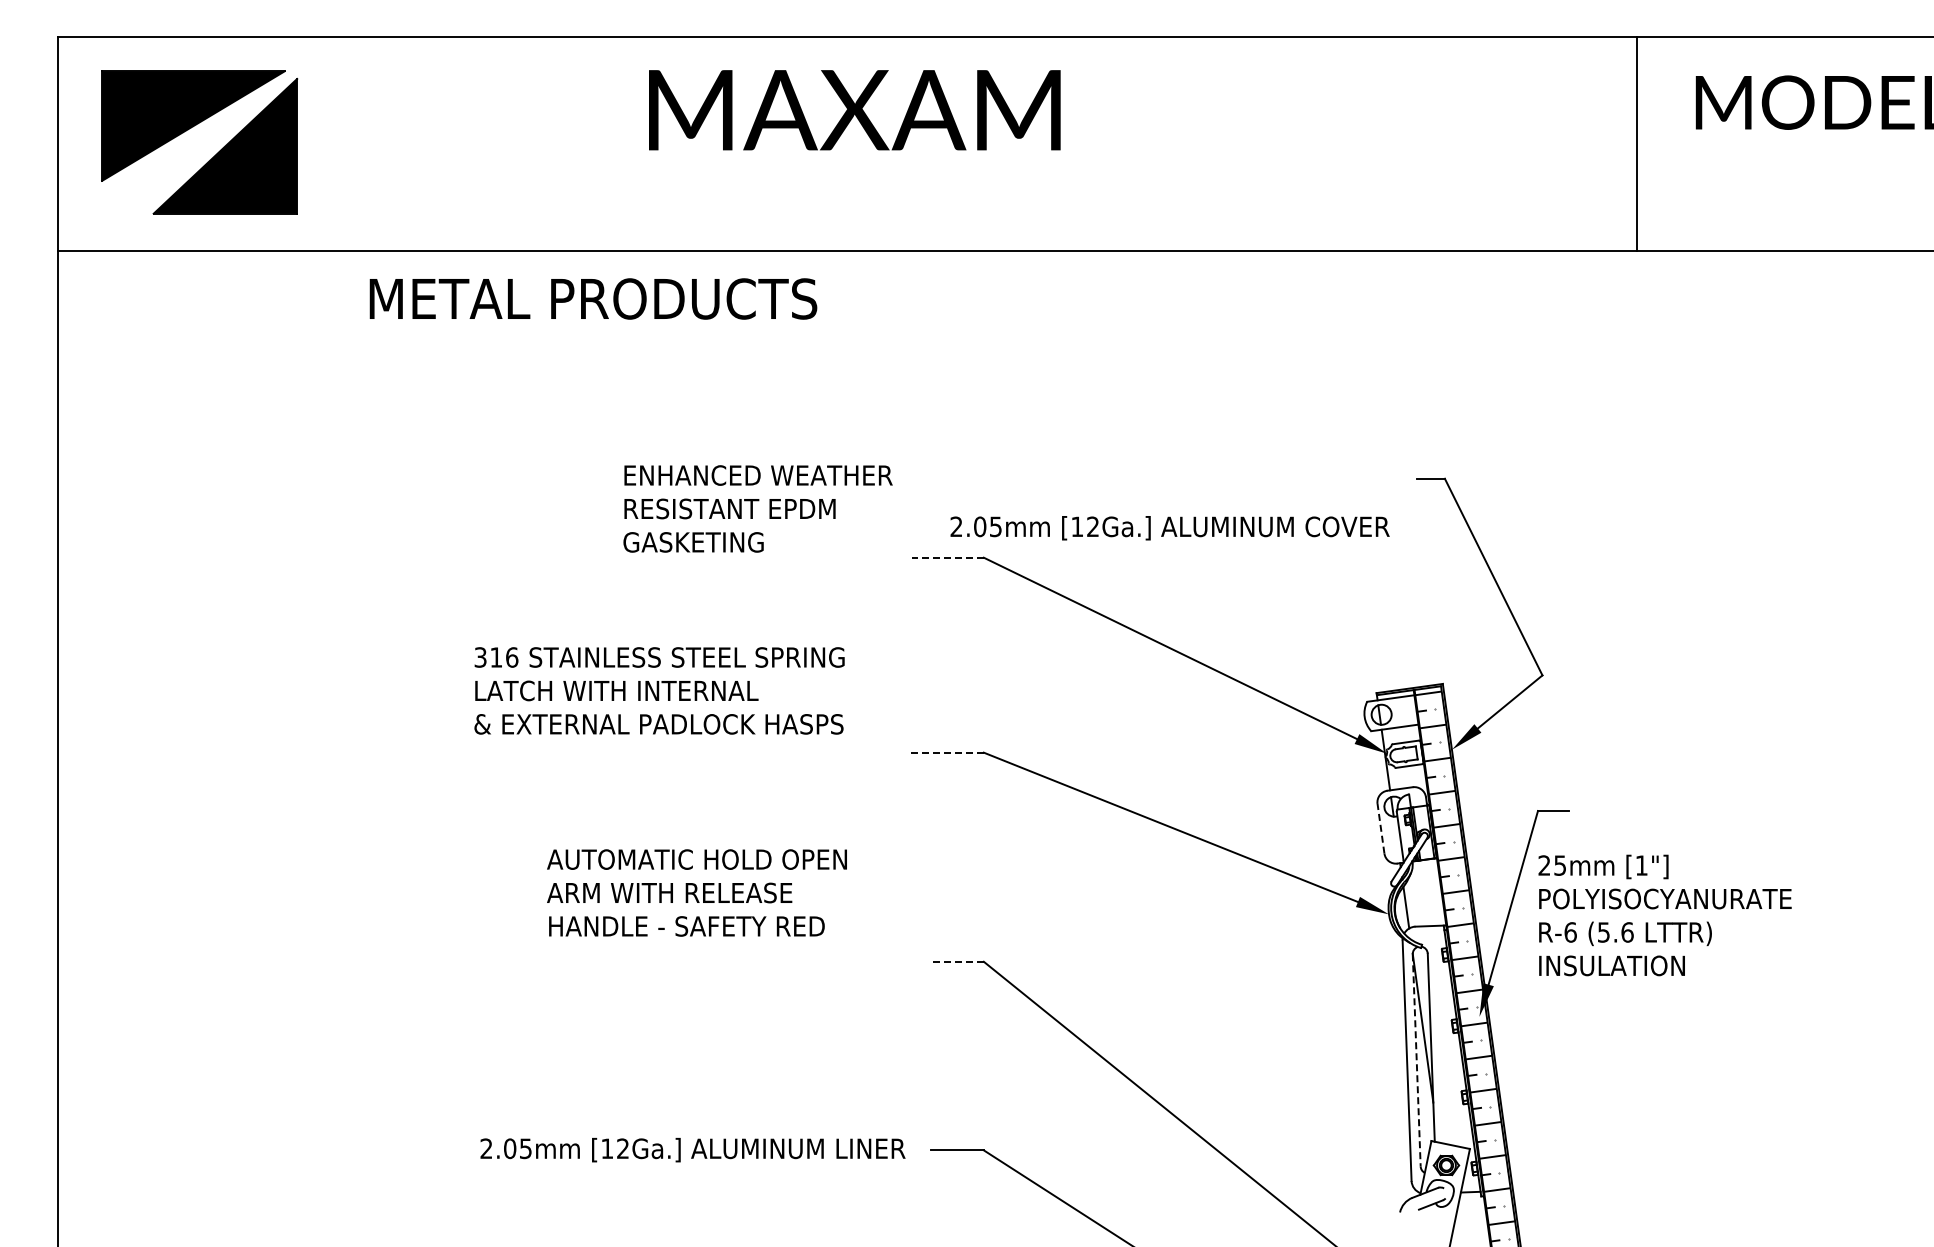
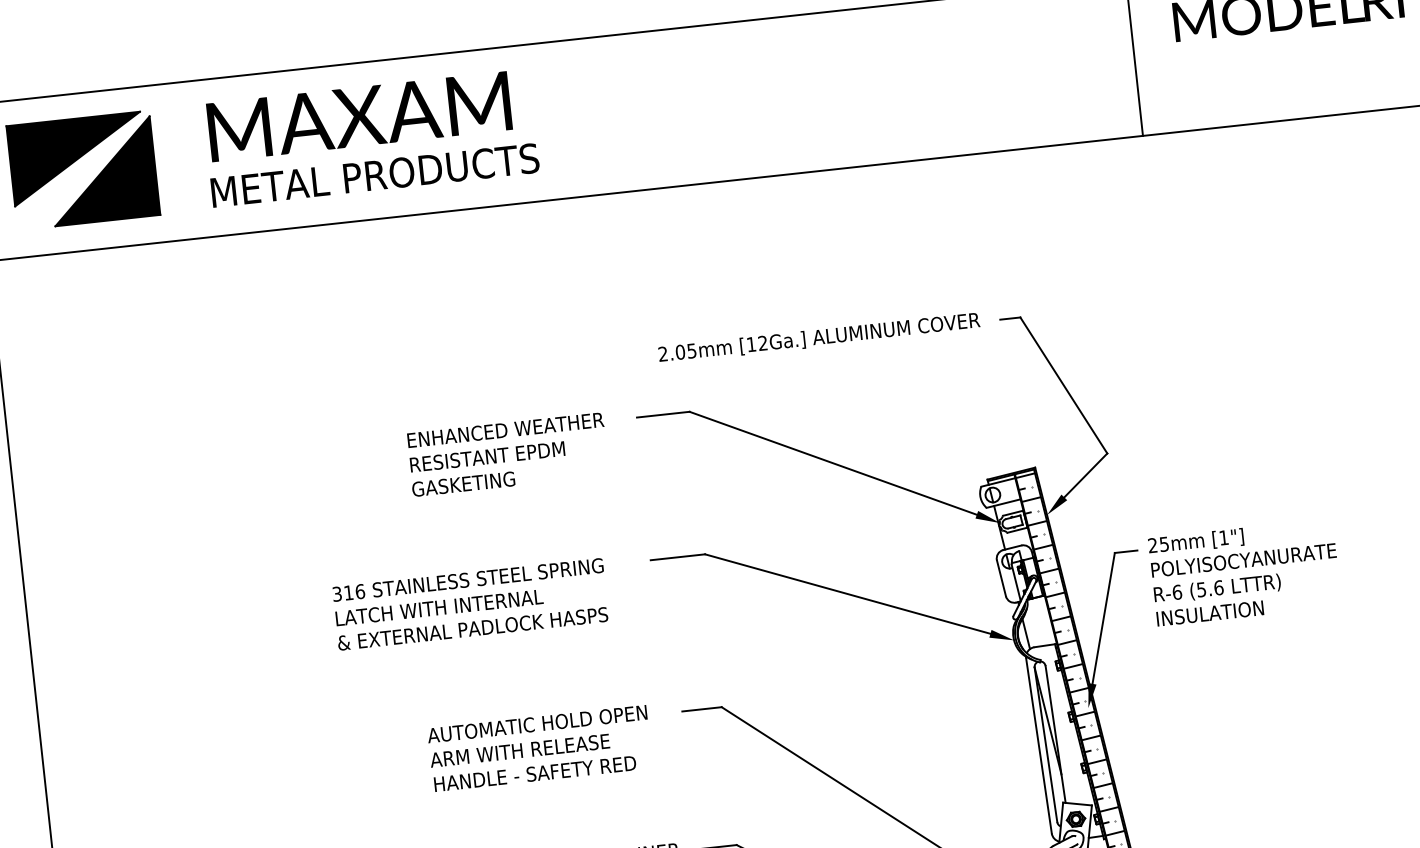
text: (854, 110) -> (359, 116), moved
text: (593, 298) -> (375, 175), moved
text: (757, 508) -> (507, 454), moved
text: (1169, 528) -> (818, 338), moved
line: (947, 557) -> (663, 414), dashed -> solid
text: (659, 690) -> (470, 604), moved
line: (946, 752) -> (677, 557), dashed -> solid
line: (1380, 828) -> (1001, 578), dashed -> solid
text: (696, 892) -> (539, 748), moved
text: (1664, 915) -> (1244, 572), moved
line: (956, 961) -> (701, 709), dashed -> solid
line: (1416, 1060) -> (1045, 745), dashed -> solid

